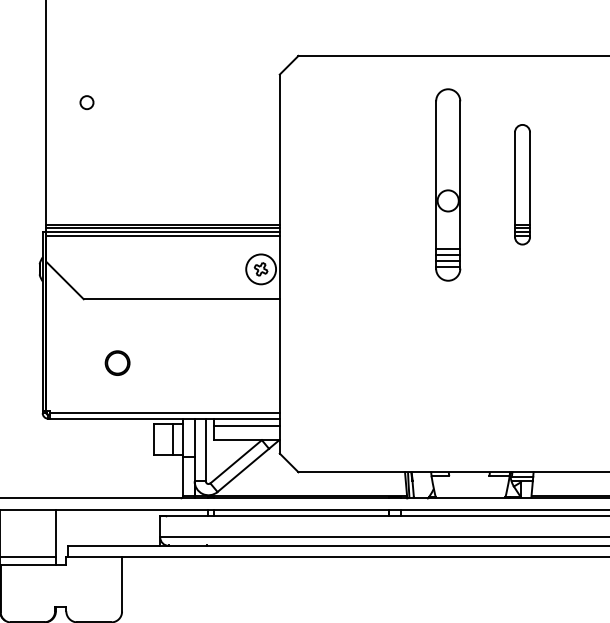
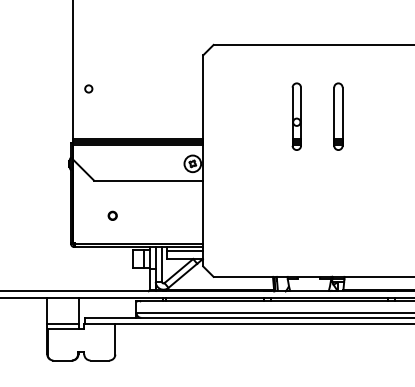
circle: (86, 101) -> (88, 88), moved
part: (447, 184) -> (296, 116), size x0.62
part: (116, 362) -> (112, 215), size x0.62

